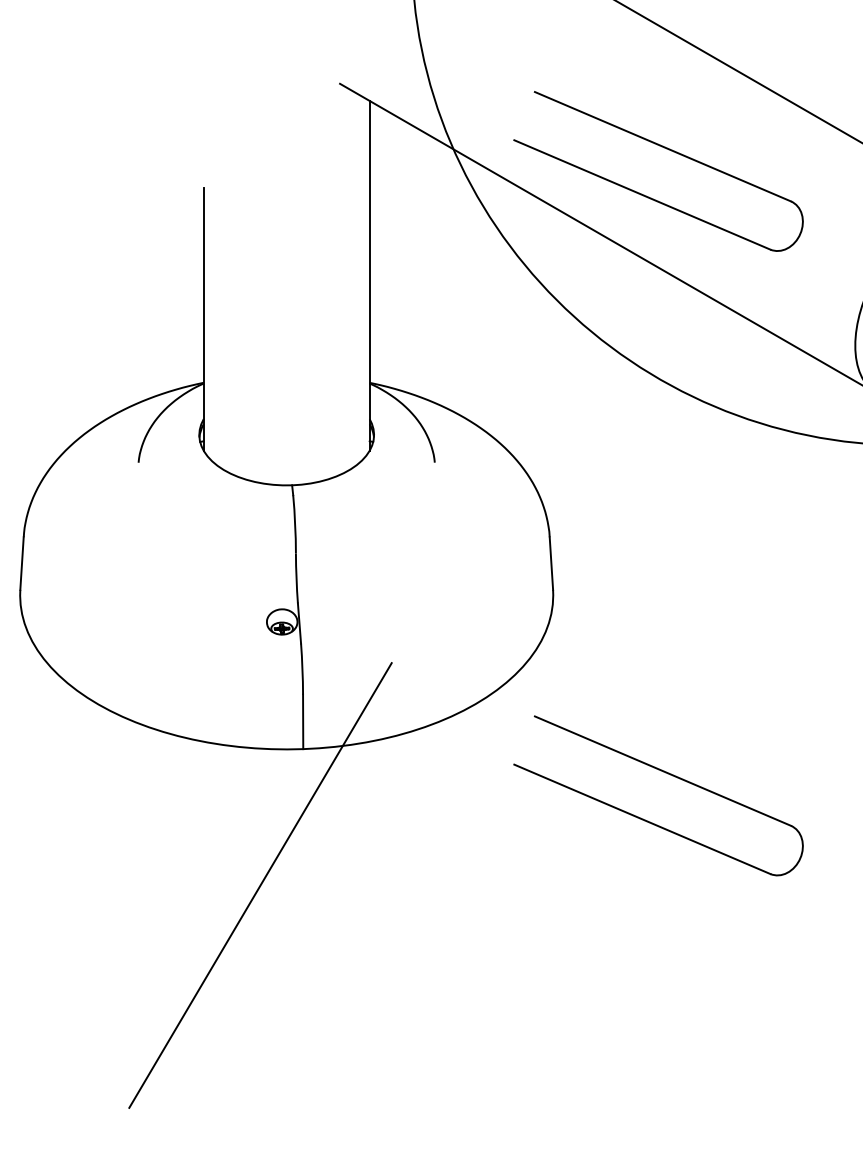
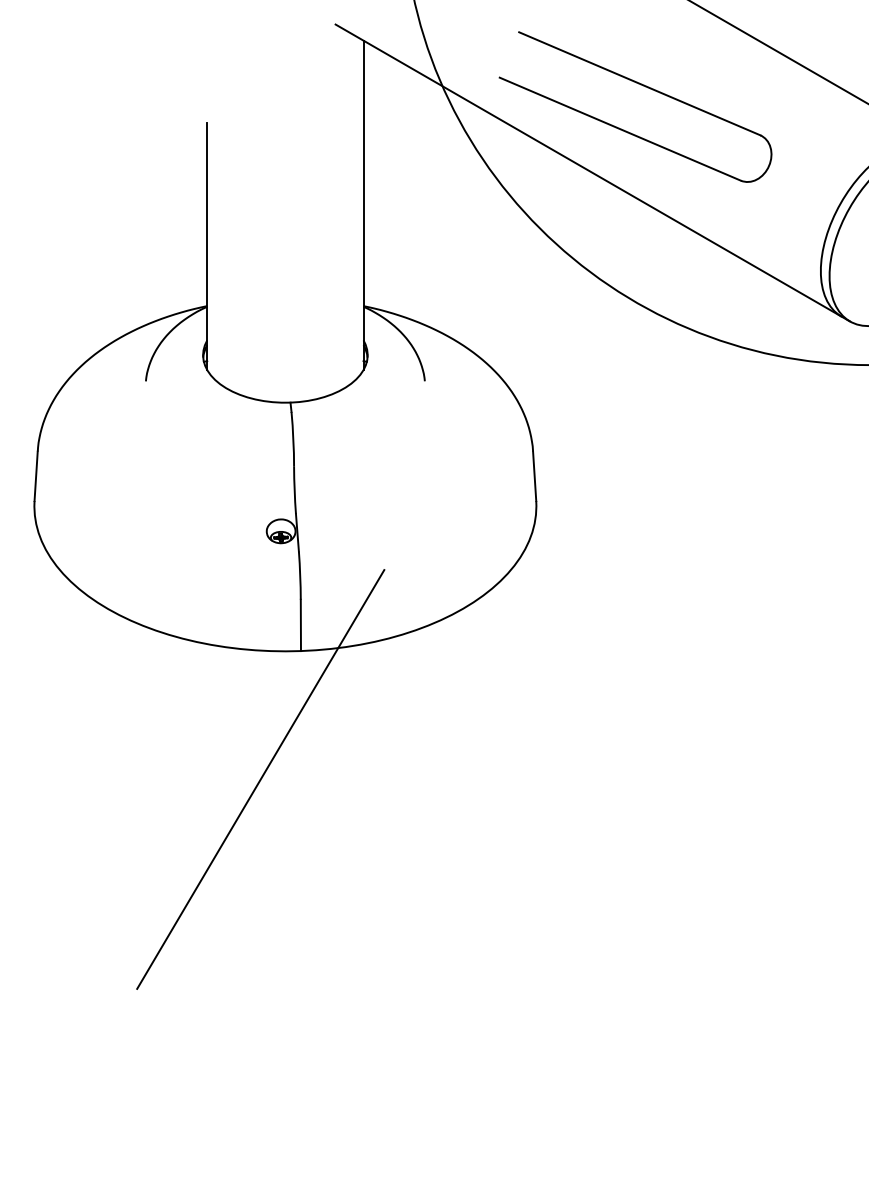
part: (669, 775) -> (645, 675), removed

